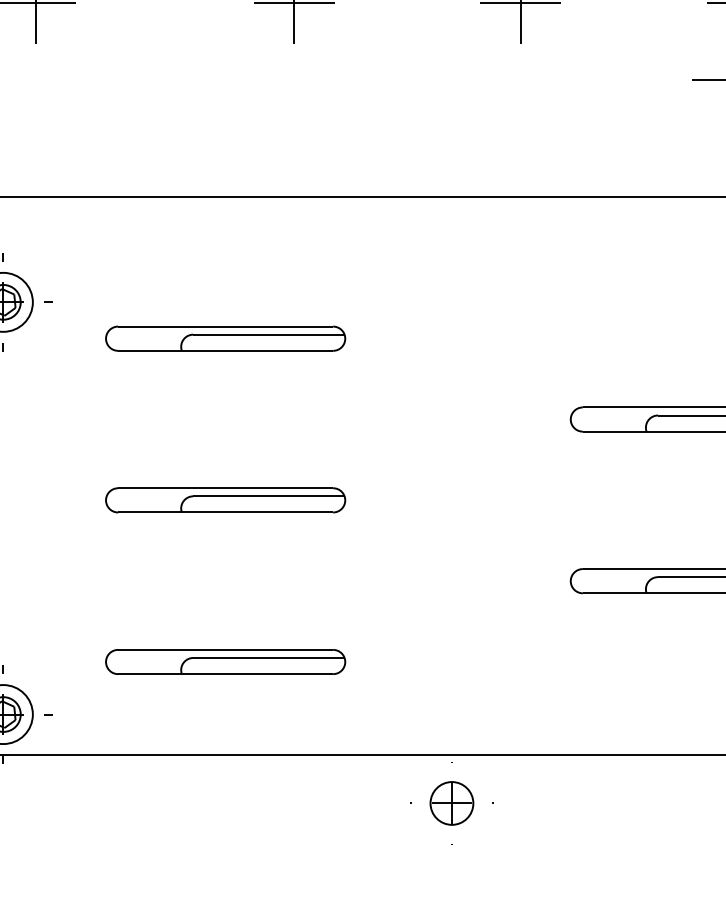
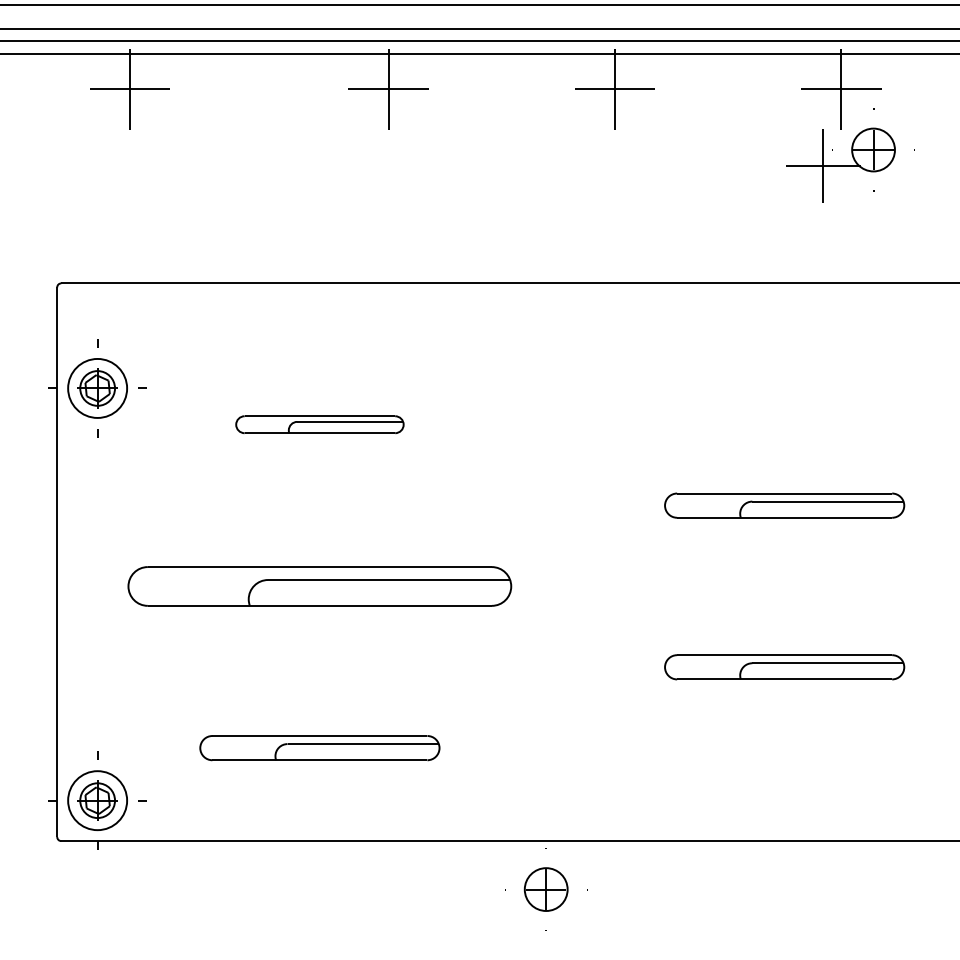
part: (225, 338) -> (319, 424), size x0.7
part: (225, 500) -> (319, 586), size x1.6

